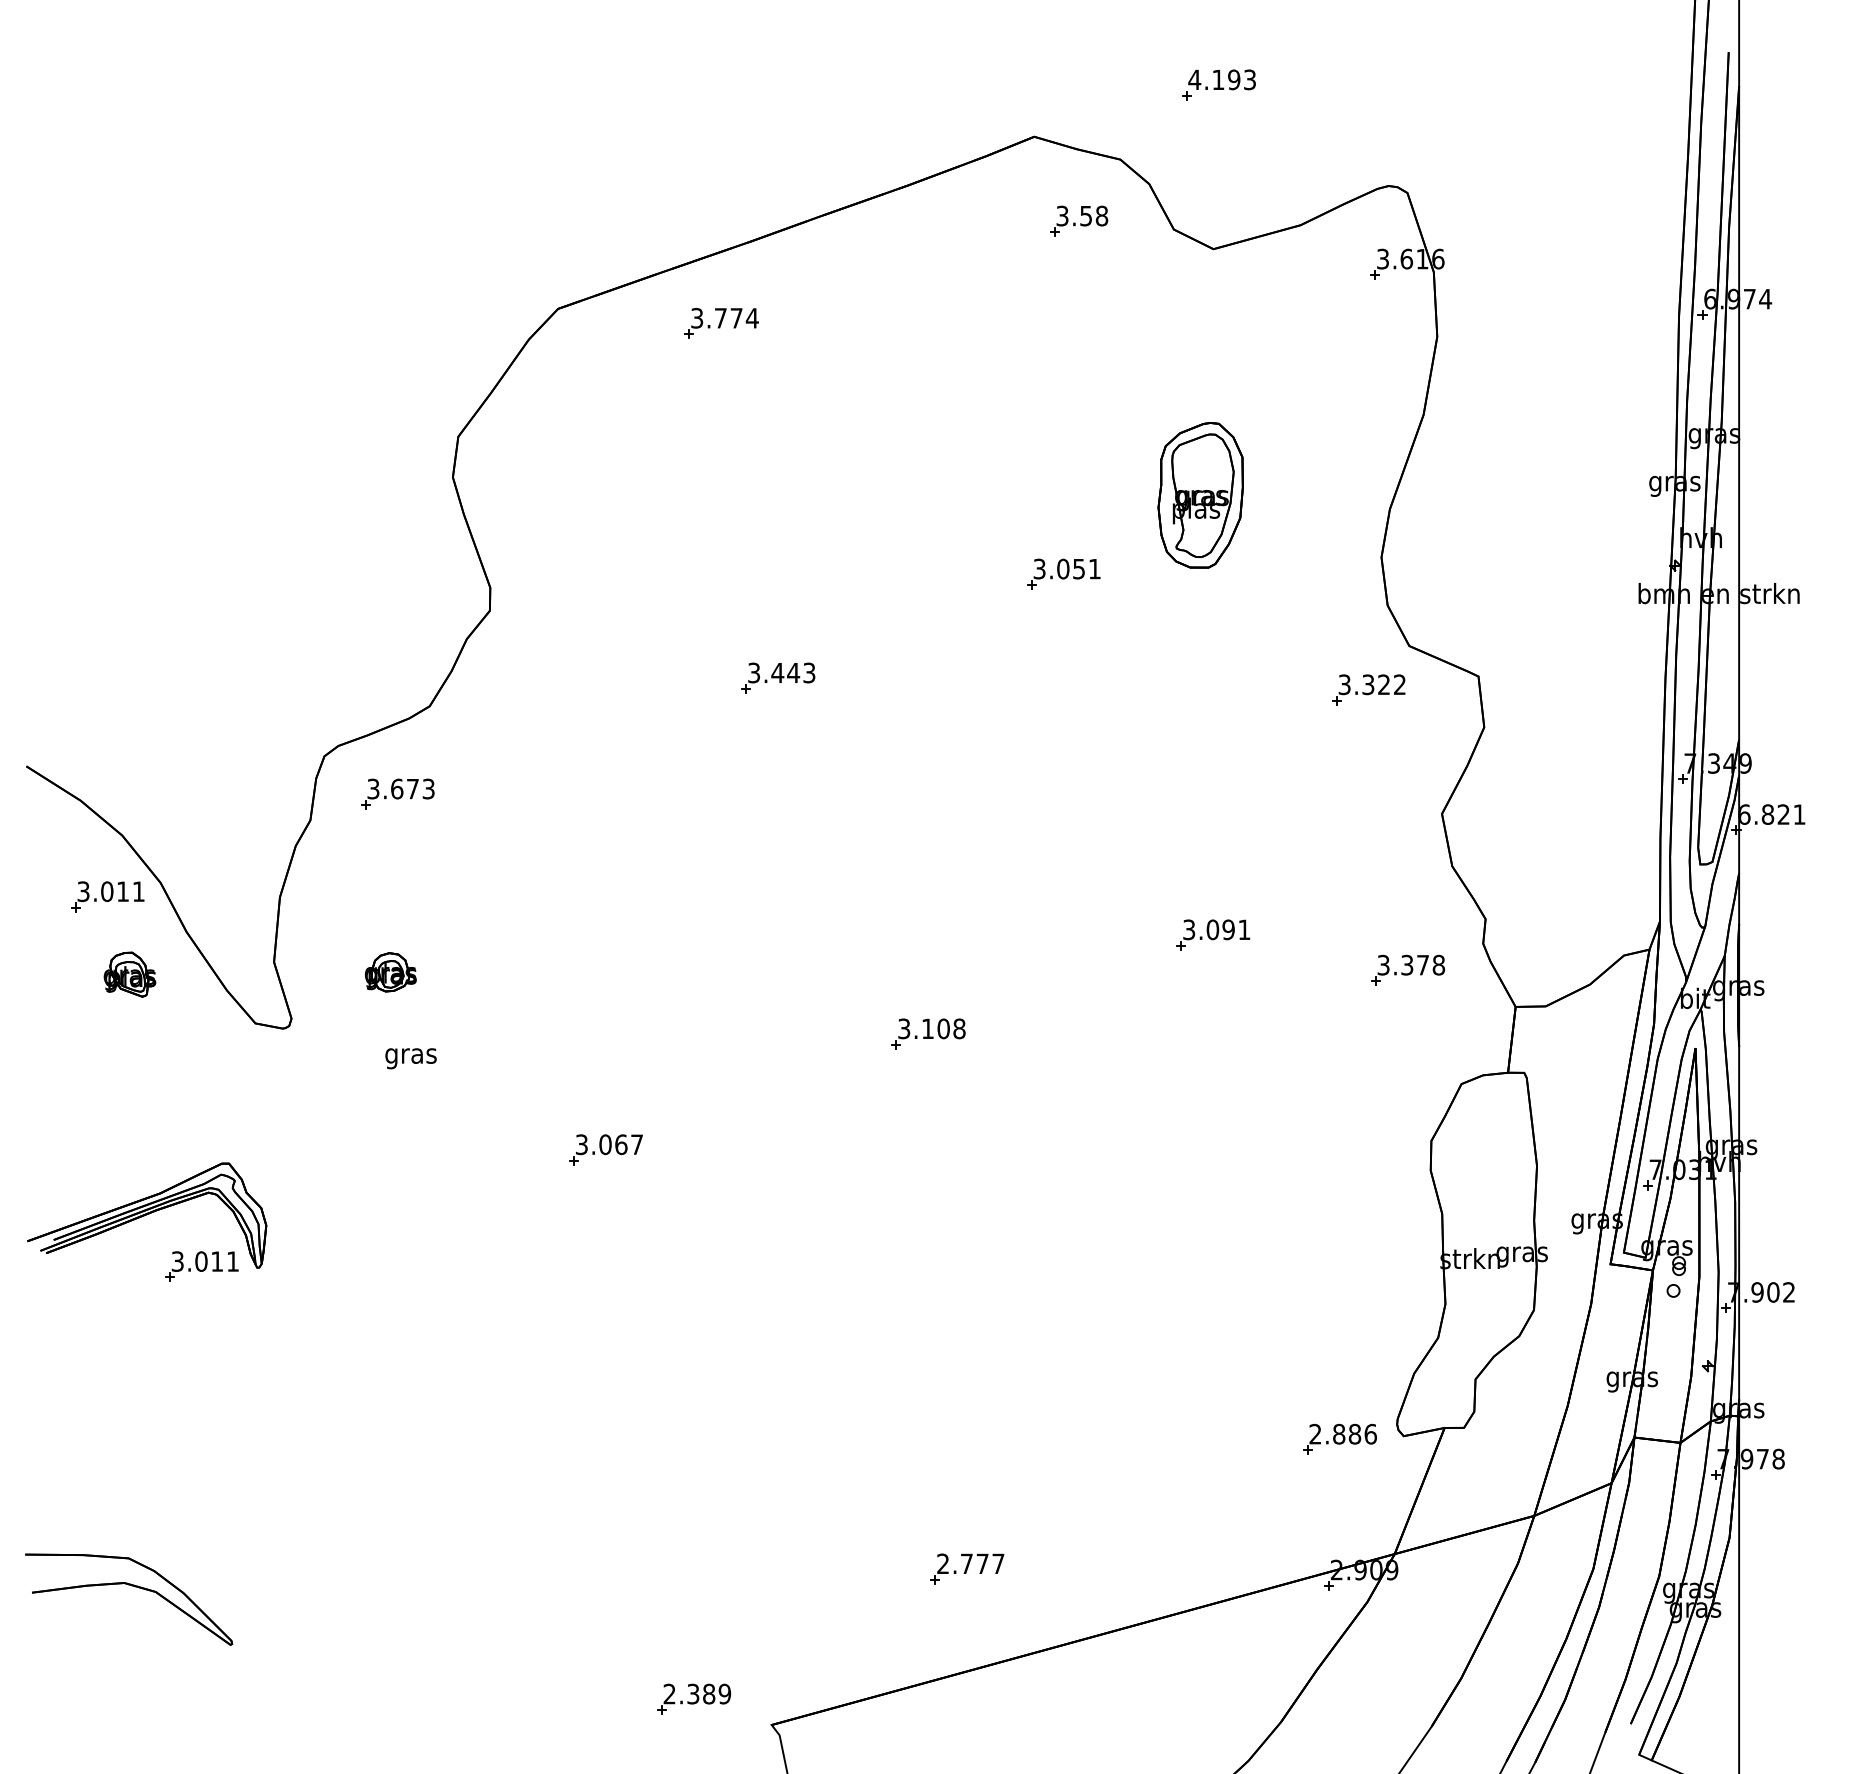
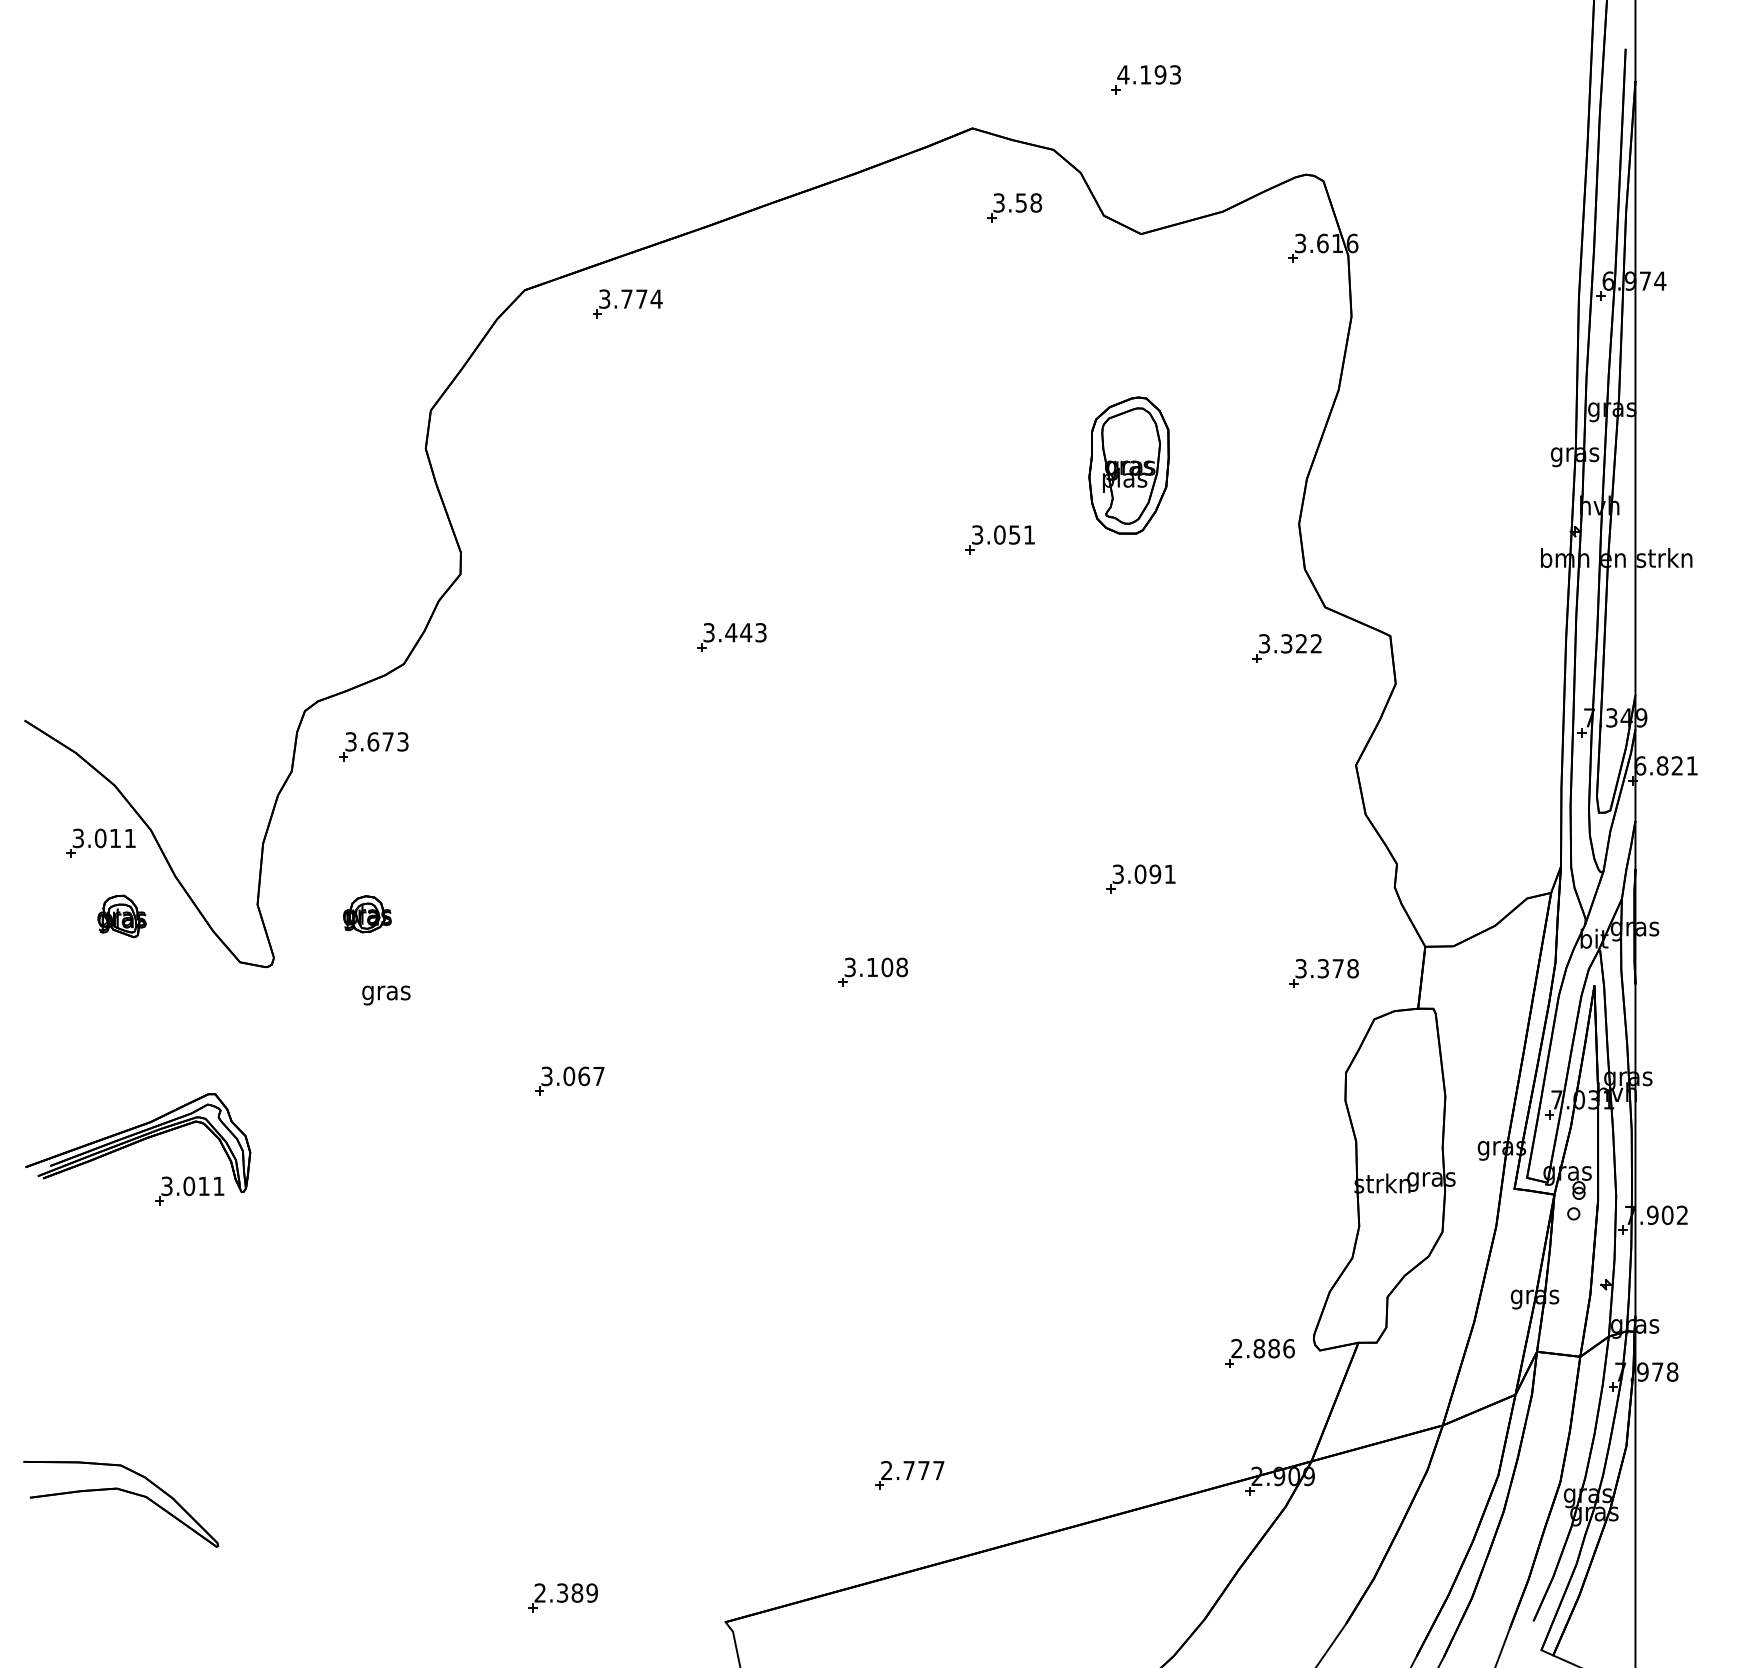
part: (721, 323) -> (627, 304), moved
part: (1408, 969) -> (1324, 972), moved
part: (694, 1698) -> (563, 1597), moved

